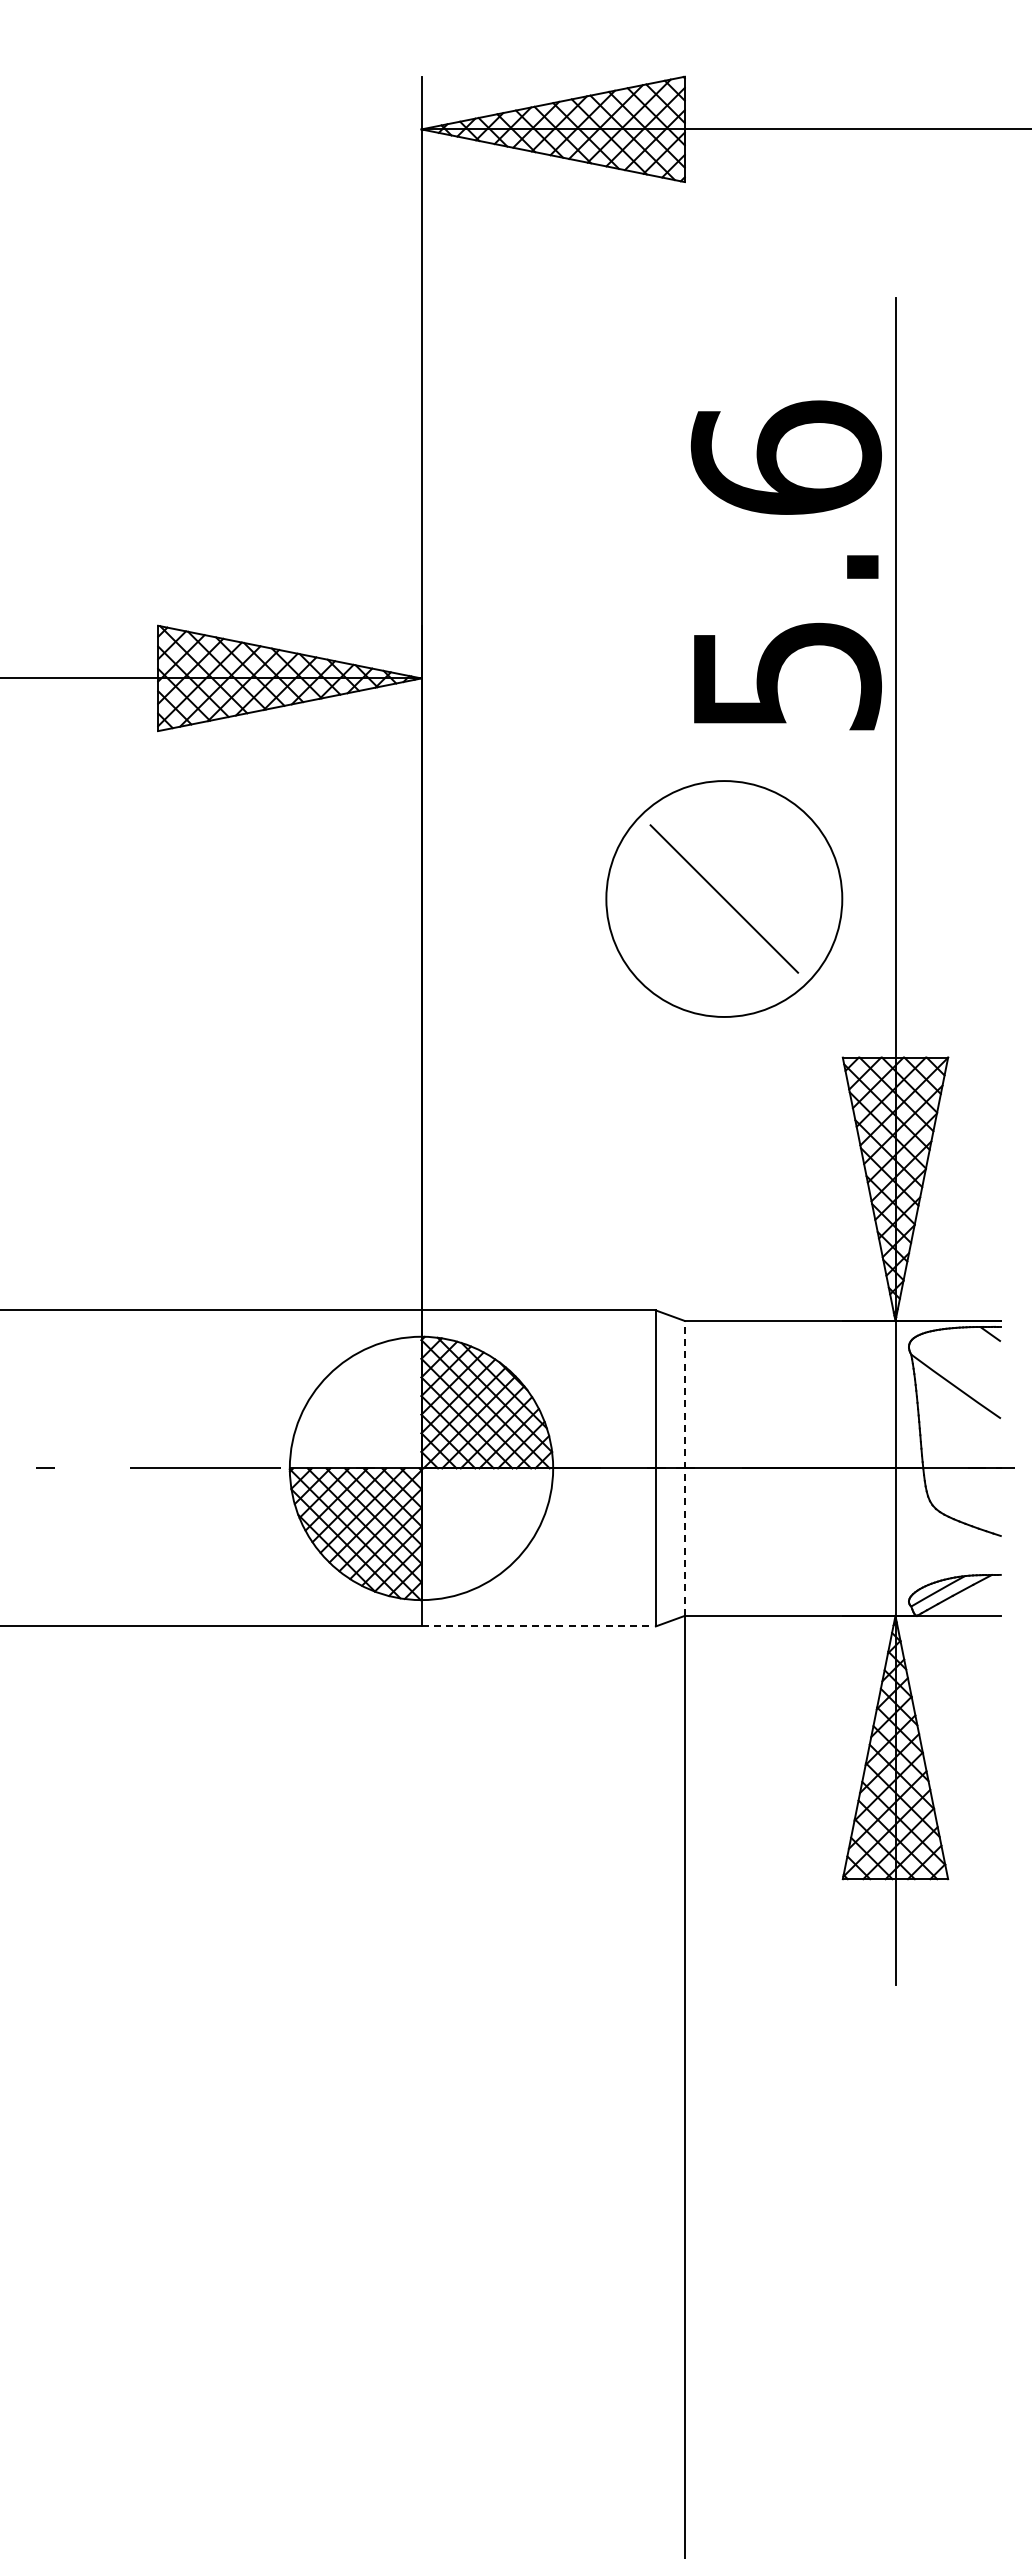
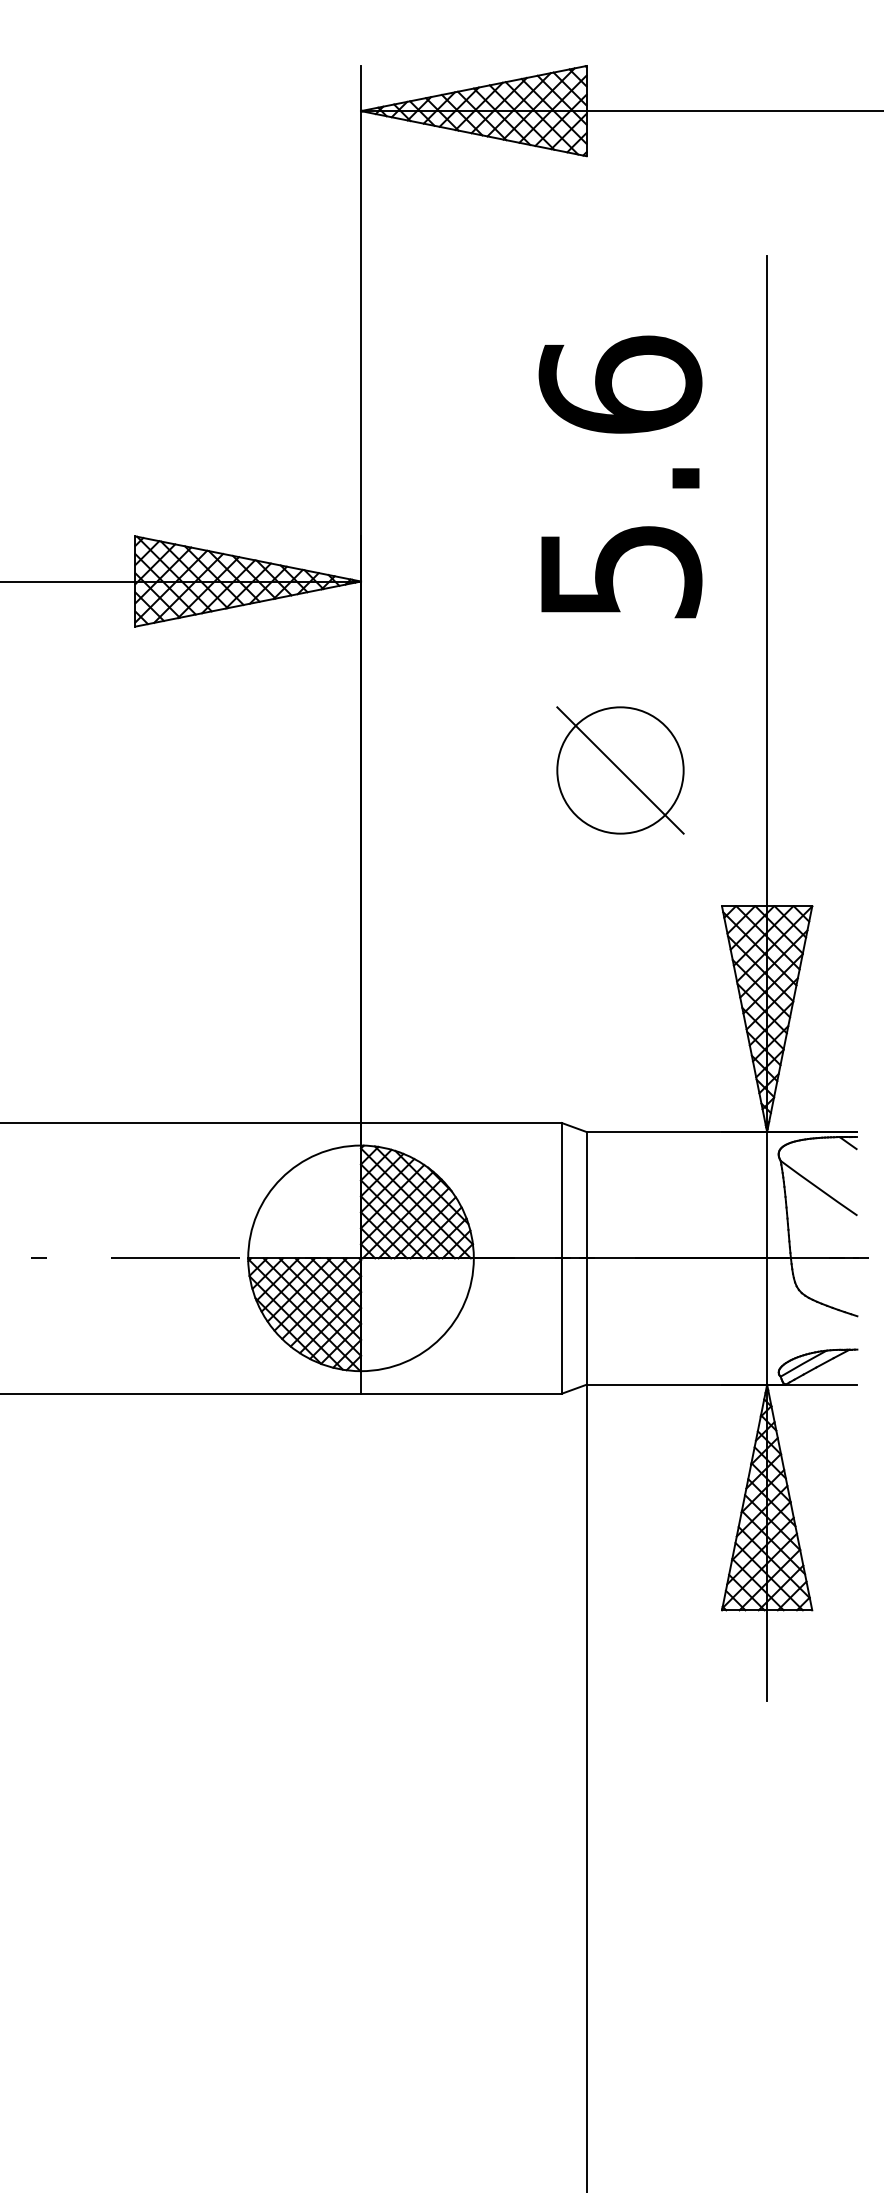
text: (785, 565) -> (619, 477), moved
circle: (724, 898) -> (620, 770), size x0.62
line: (684, 1467) -> (586, 1257), dashed -> solid
line: (539, 1626) -> (462, 1393), dashed -> solid

